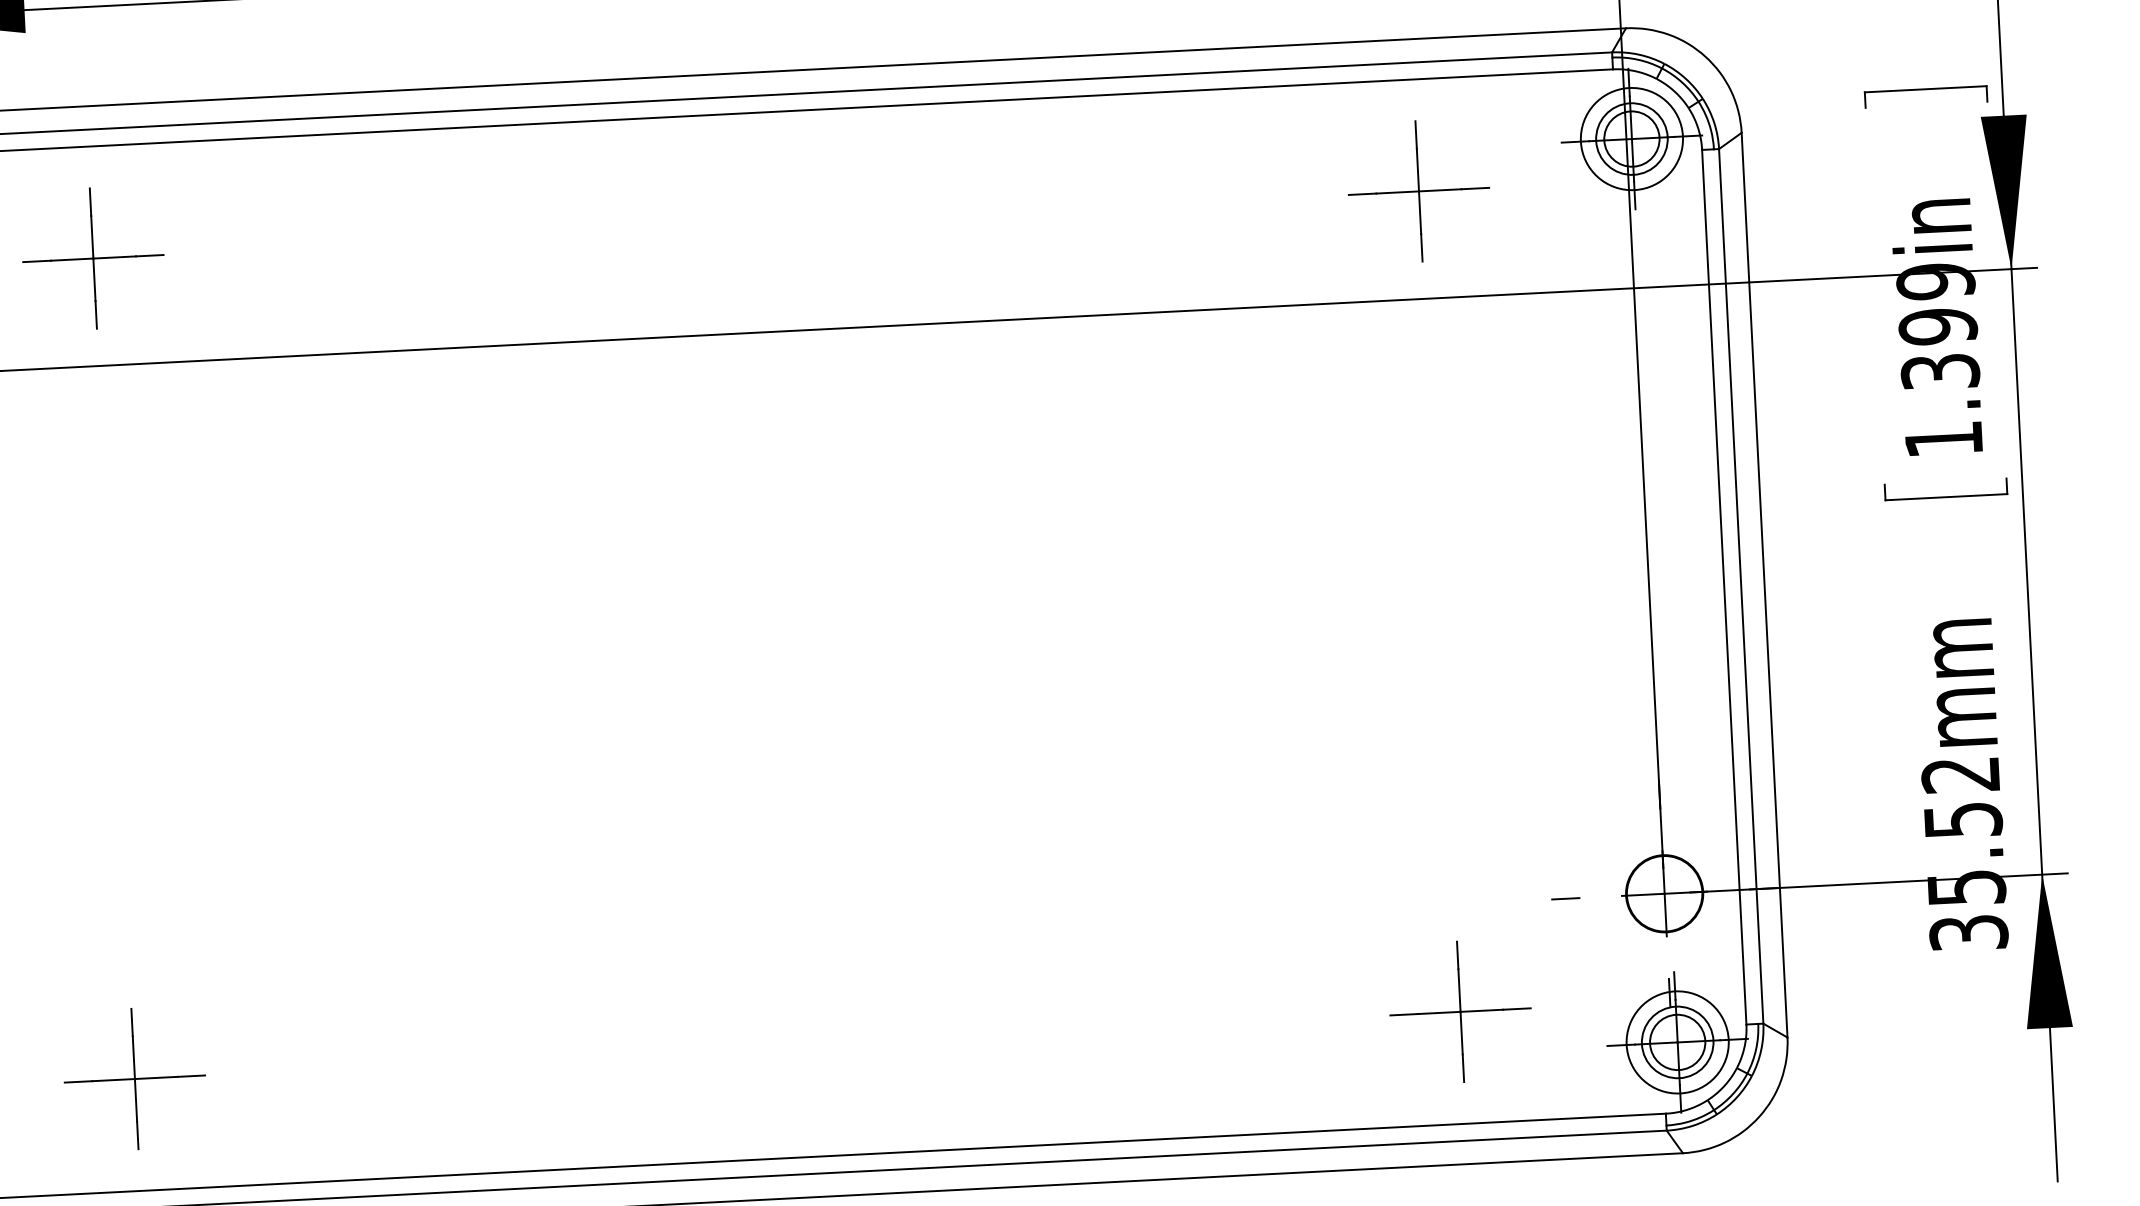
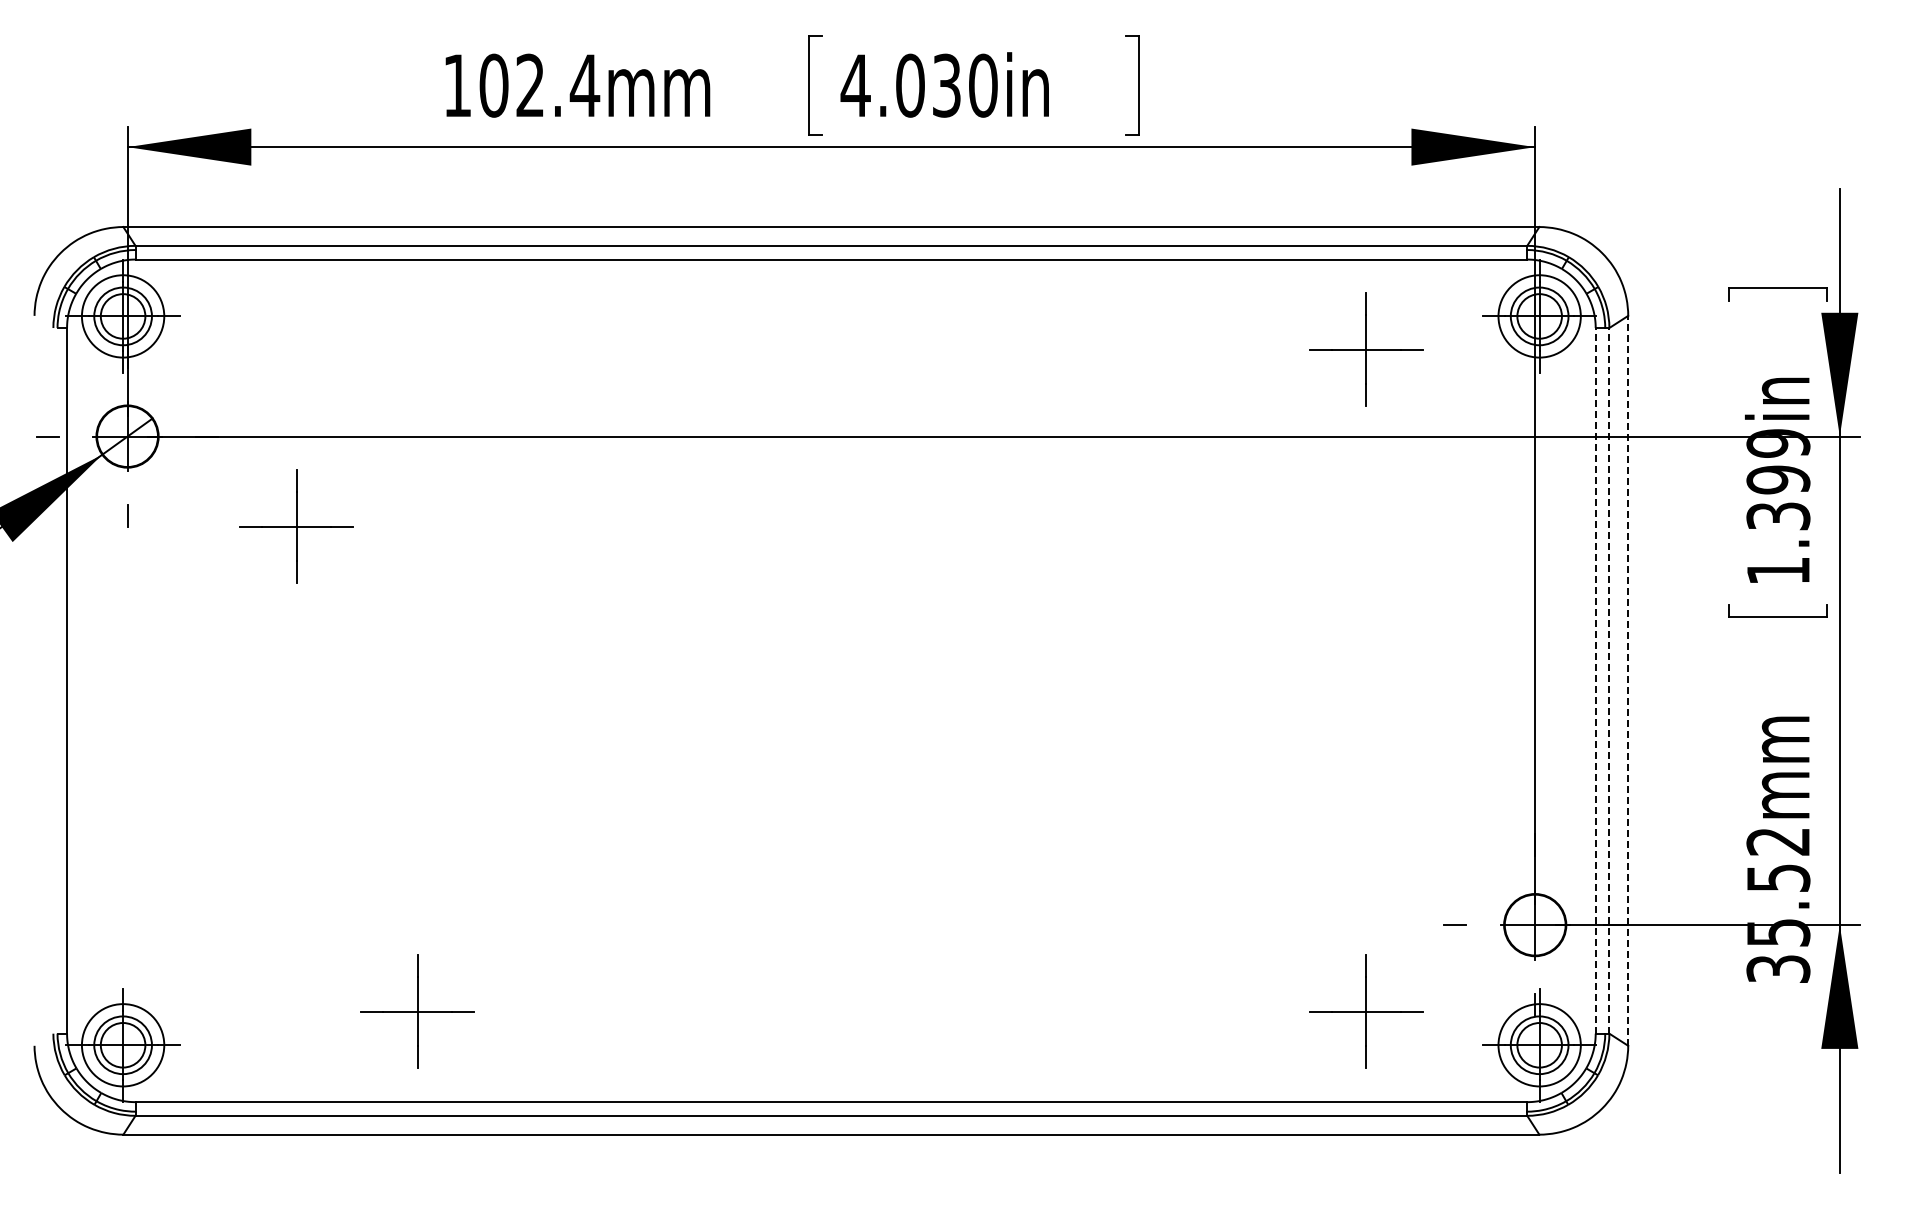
part: (93, 258) -> (296, 526), moved
line: (1764, 584) -> (1628, 680), solid -> dashed
line: (1741, 585) -> (1609, 680), solid -> dashed
line: (1724, 586) -> (1595, 680), solid -> dashed
part: (134, 1078) -> (417, 1011), moved

